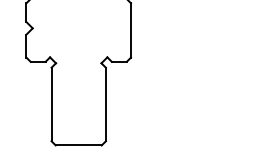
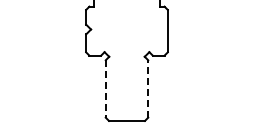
line: (51, 103) -> (105, 88), solid -> dashed
line: (106, 103) -> (148, 88), solid -> dashed

